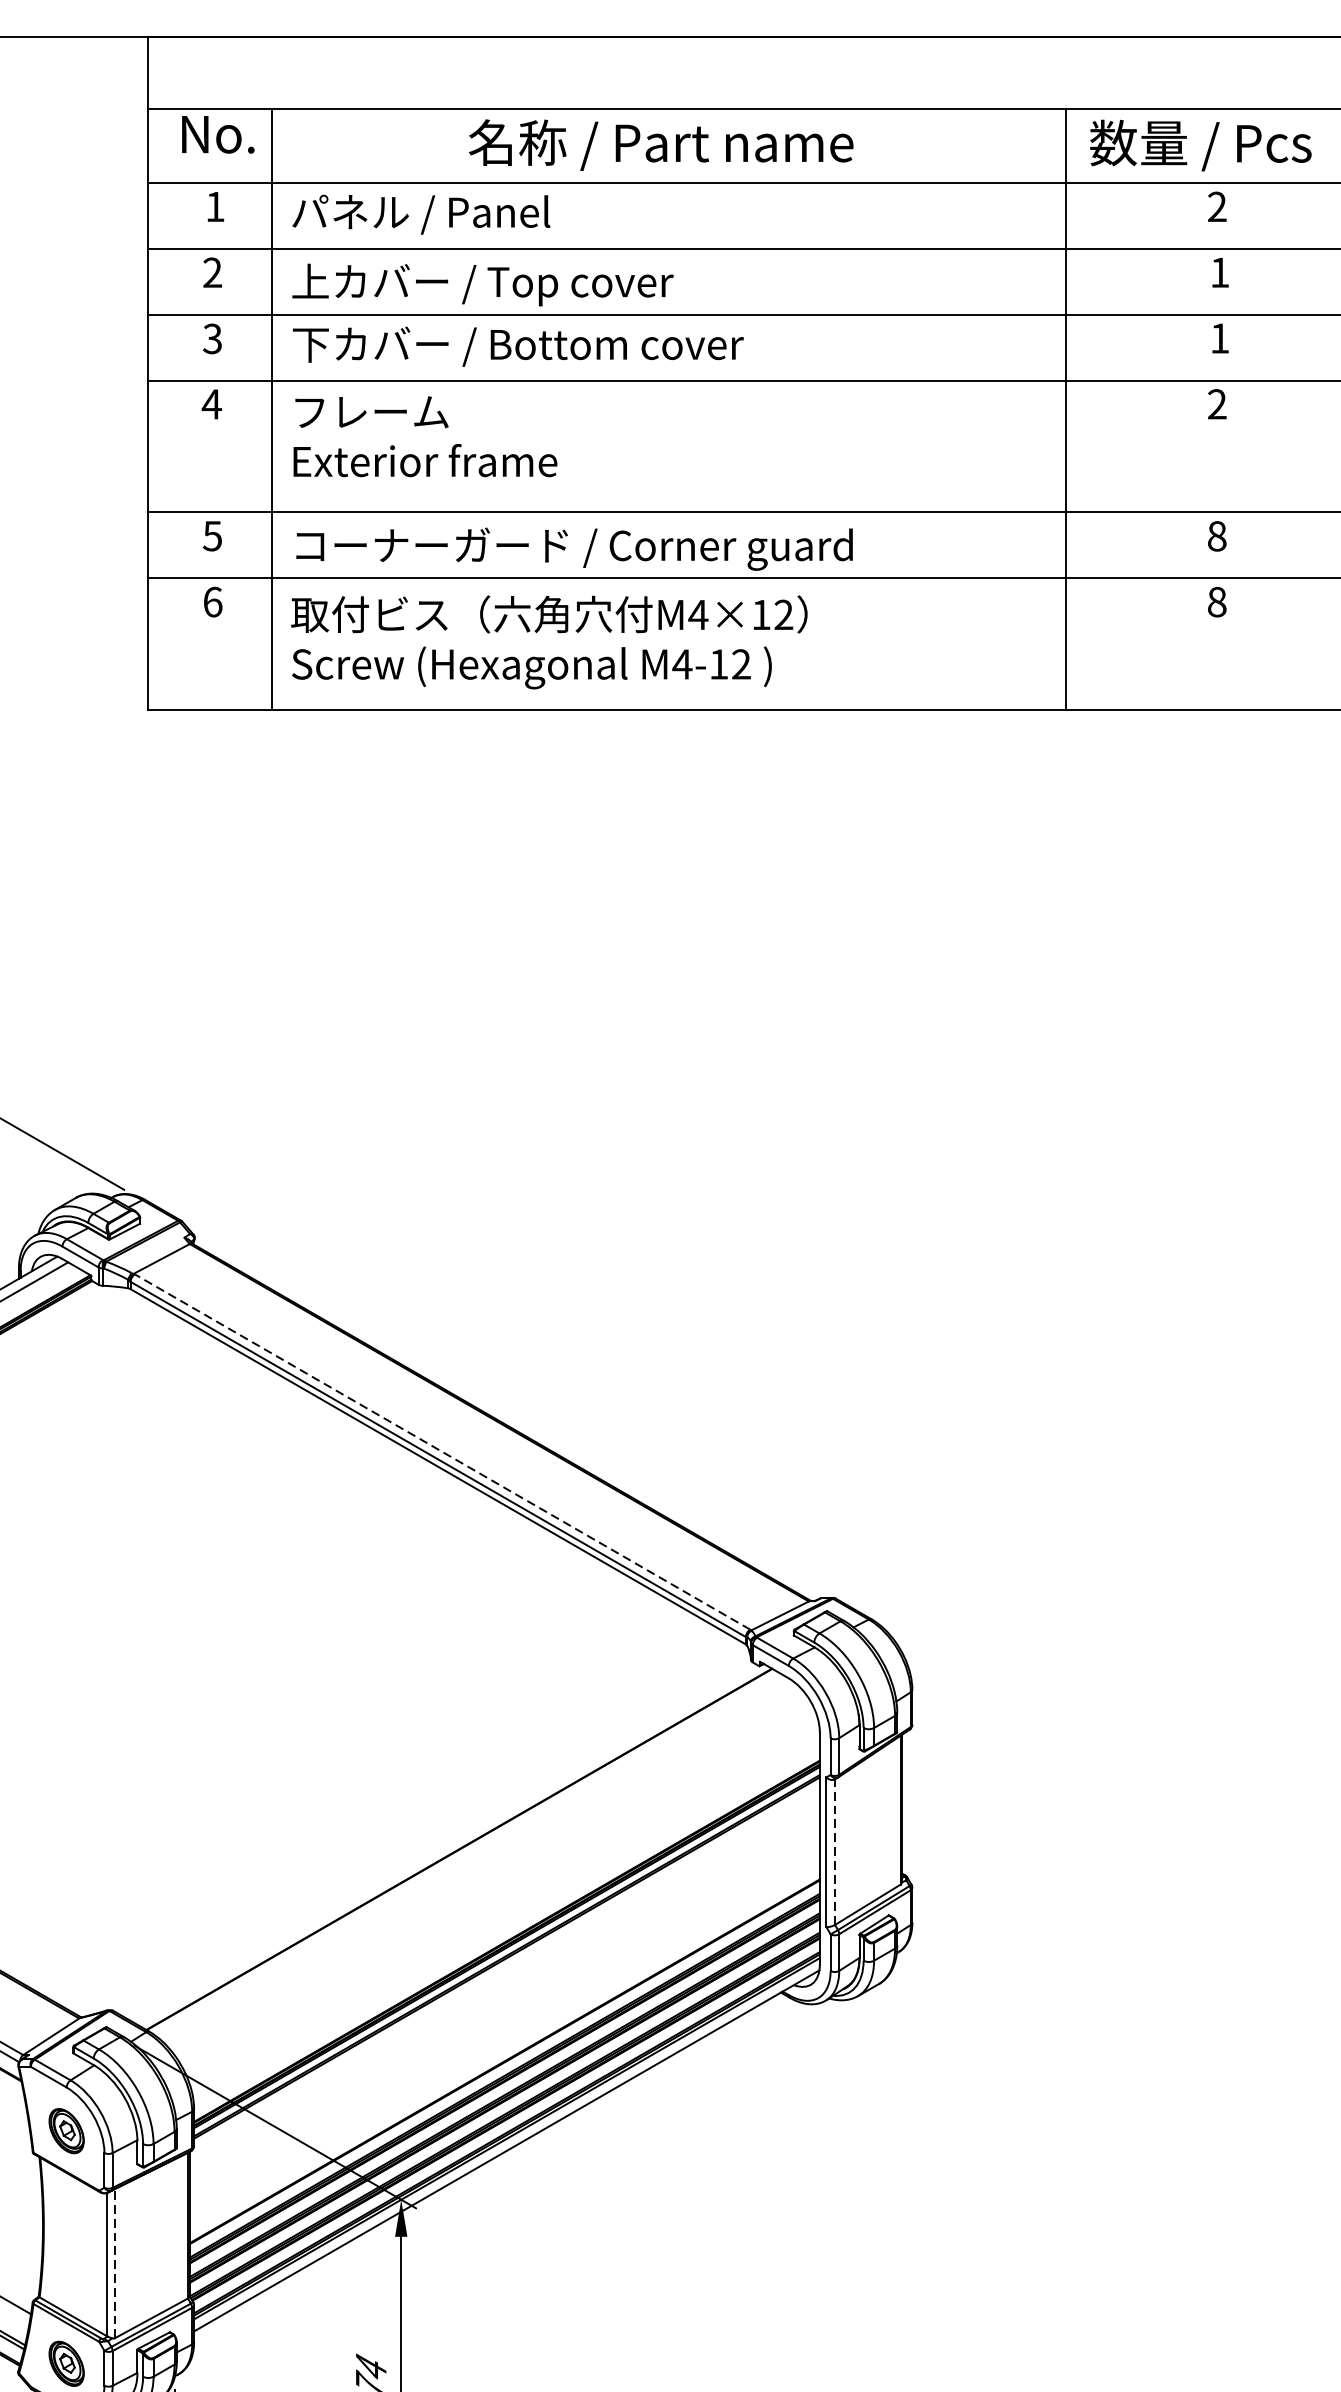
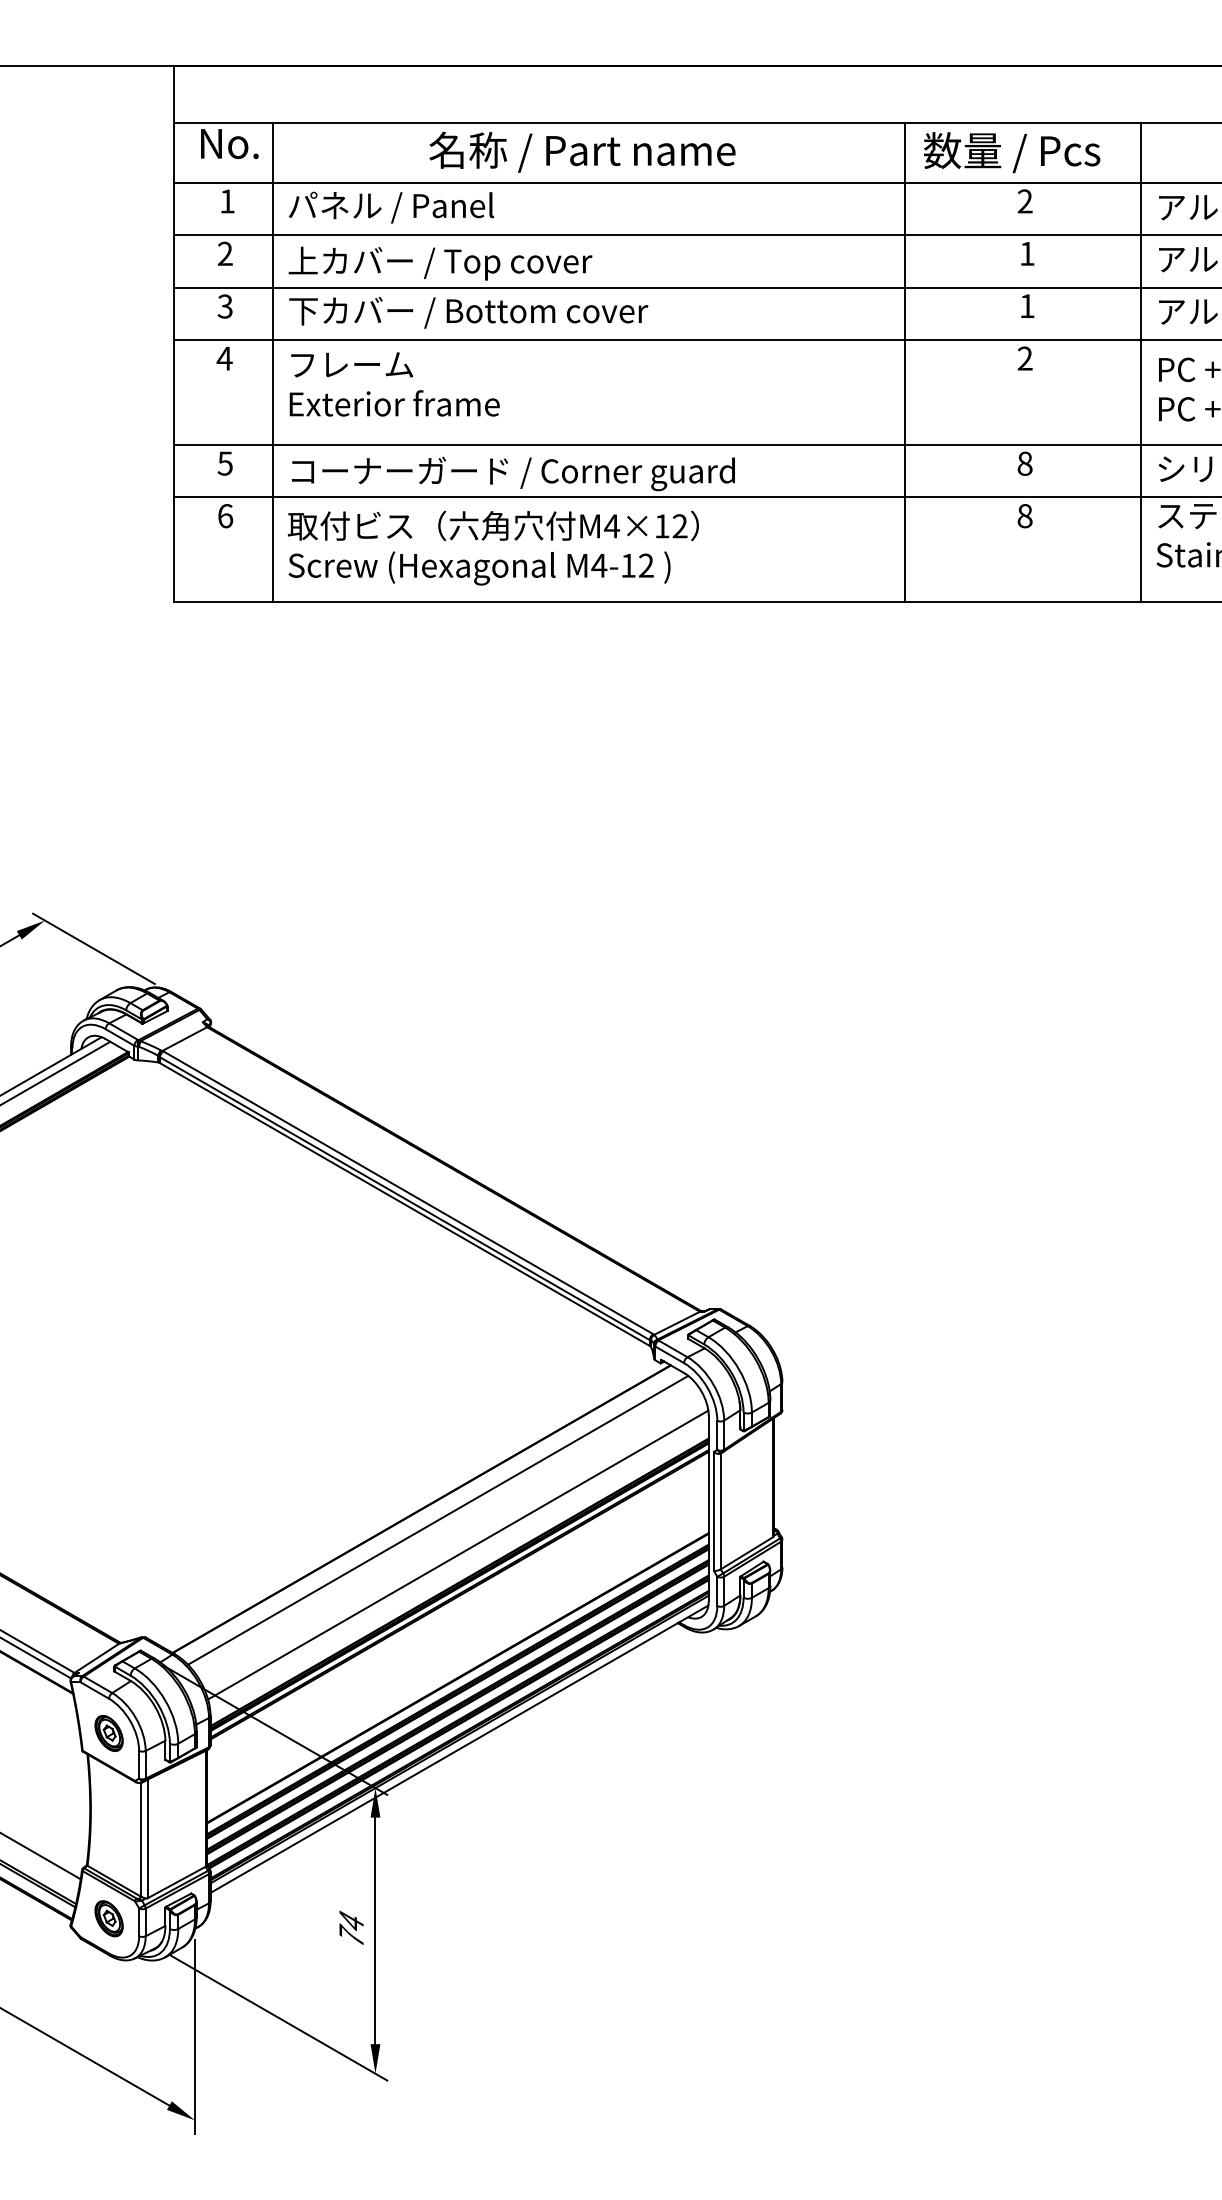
line: (442, 1451) -> (408, 1192), dashed -> solid
line: (834, 1852) -> (720, 1511), dashed -> solid
line: (480, 1862) -> (438, 1519), added
line: (505, 1906) -> (458, 1554), added
line: (114, 2263) -> (147, 1838), dashed -> solid

